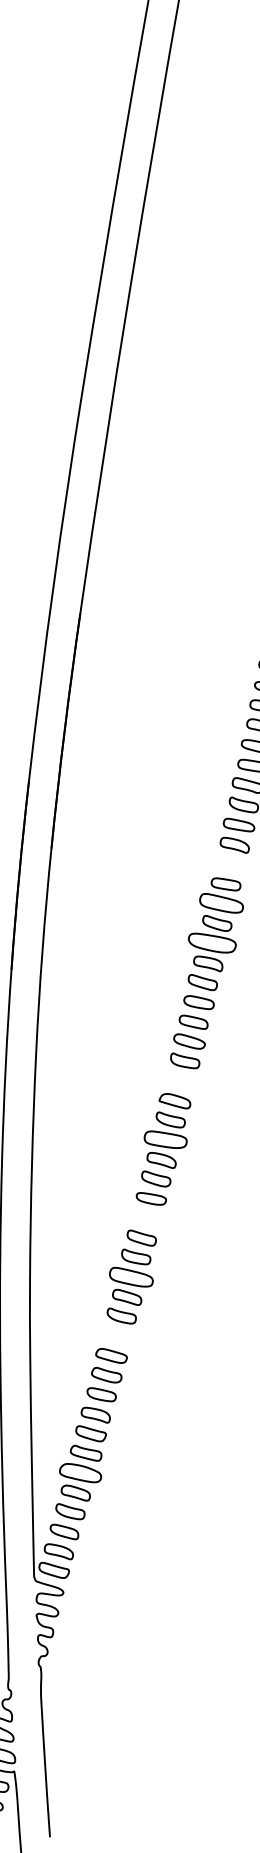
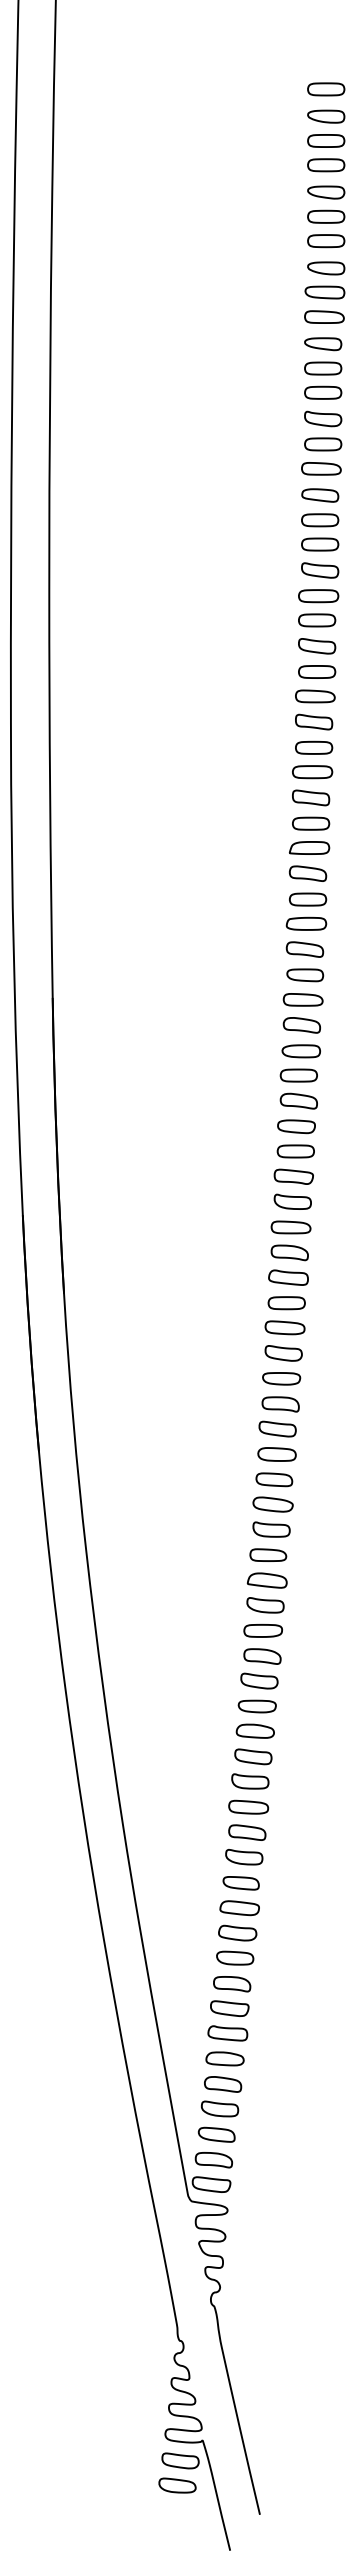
part: (230, 864) -> (288, 1277), added
part: (221, 903) -> (284, 1327), size x0.71
part: (212, 943) -> (281, 1378), size x0.62
part: (179, 1080) -> (268, 1554), added
part: (165, 1139) -> (262, 1630), size x0.71
part: (145, 1217) -> (254, 1730), added
part: (131, 1276) -> (248, 1806), size x0.71
part: (115, 1336) -> (240, 1883), added
part: (80, 1472) -> (224, 2058), size x0.71

